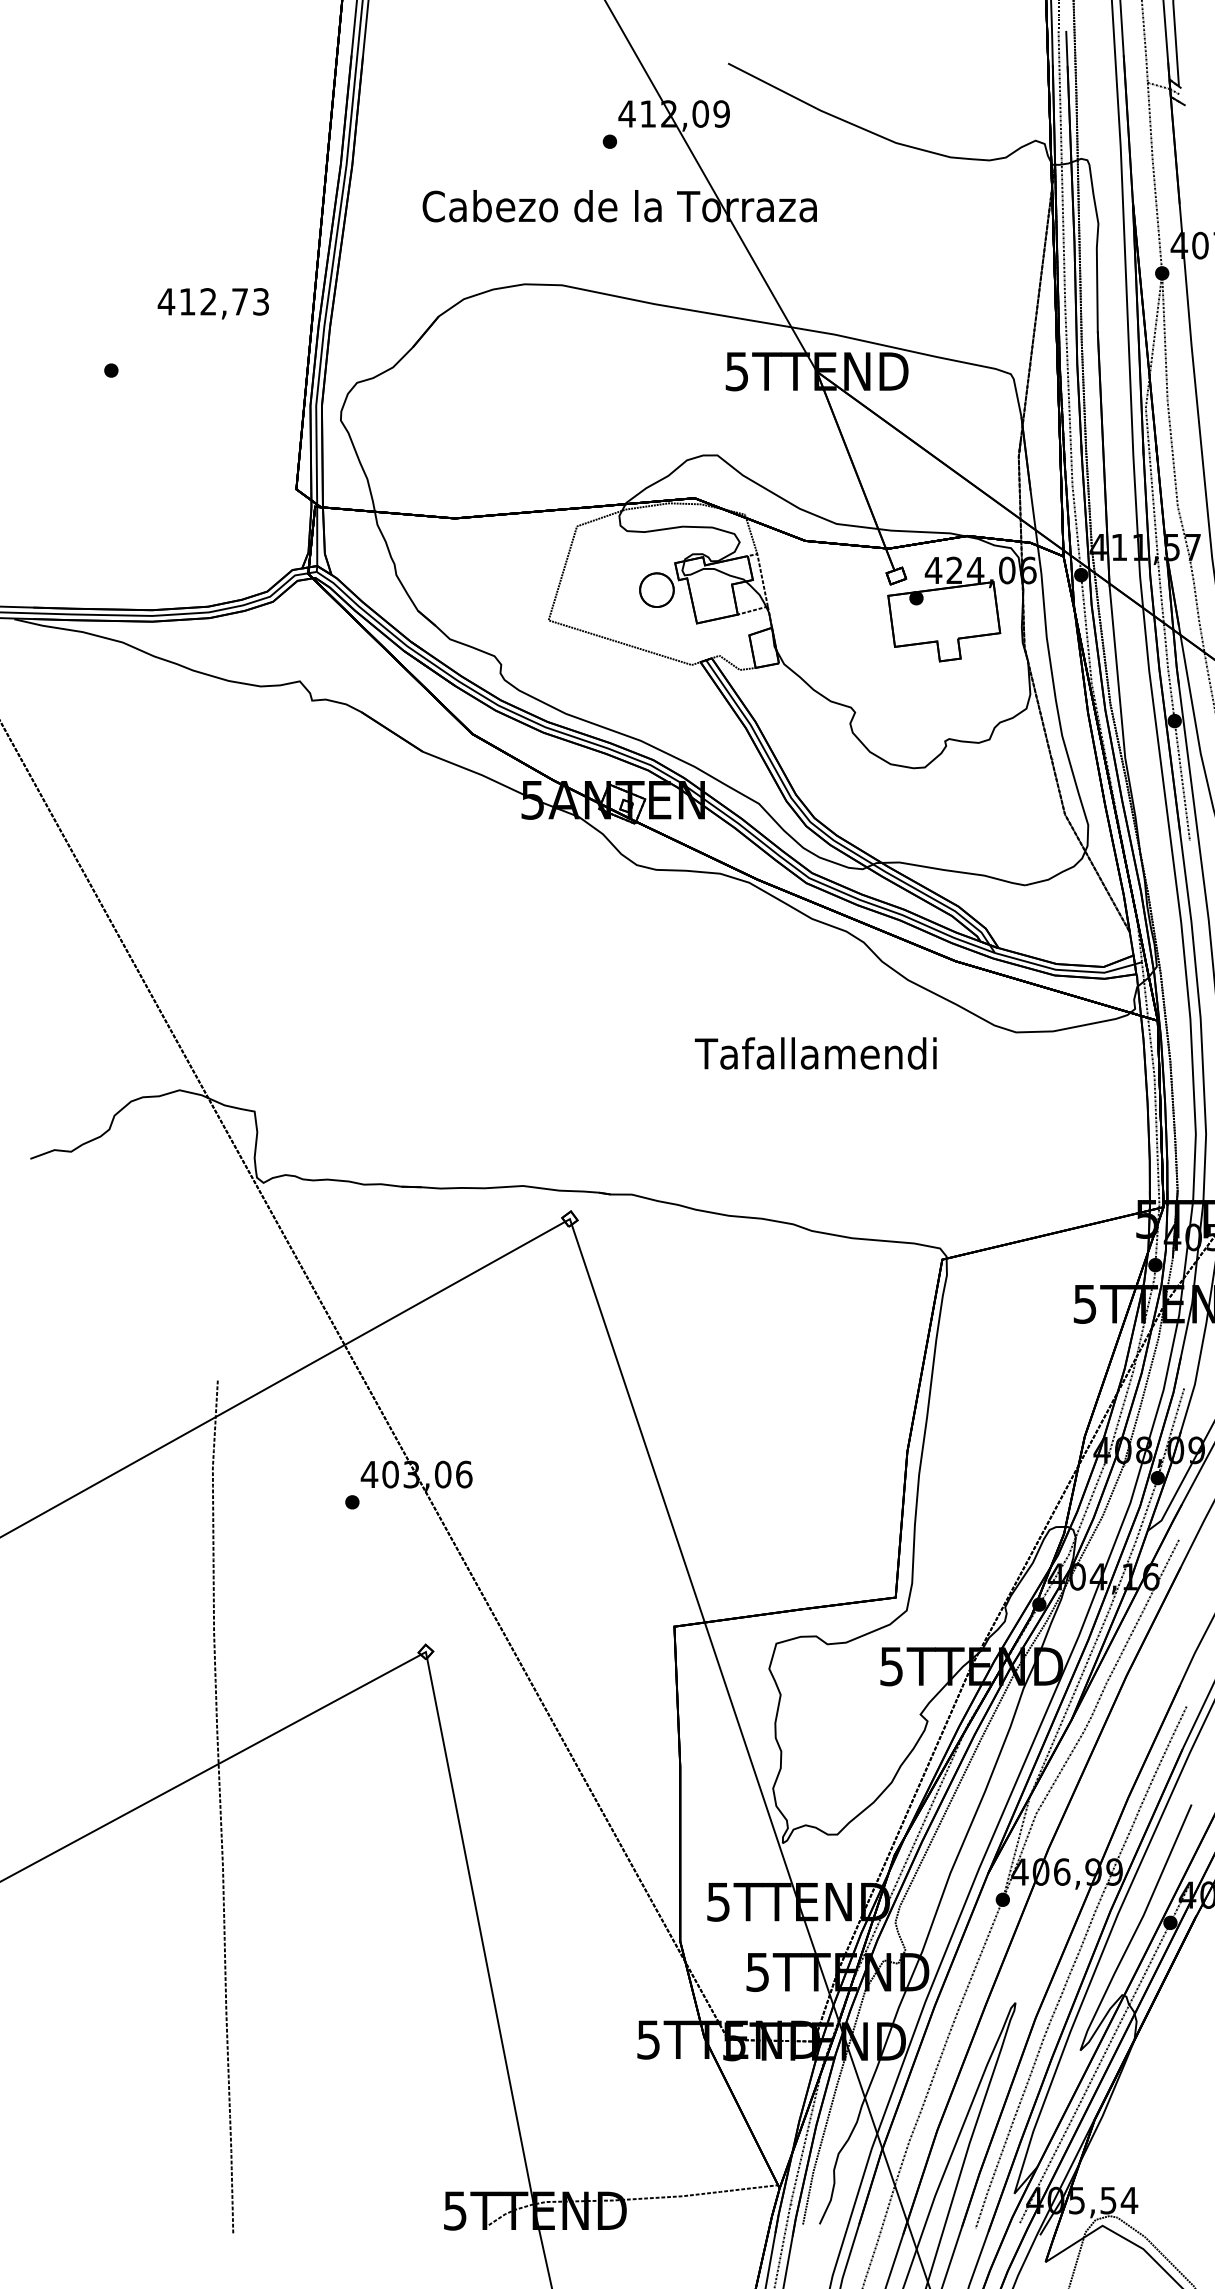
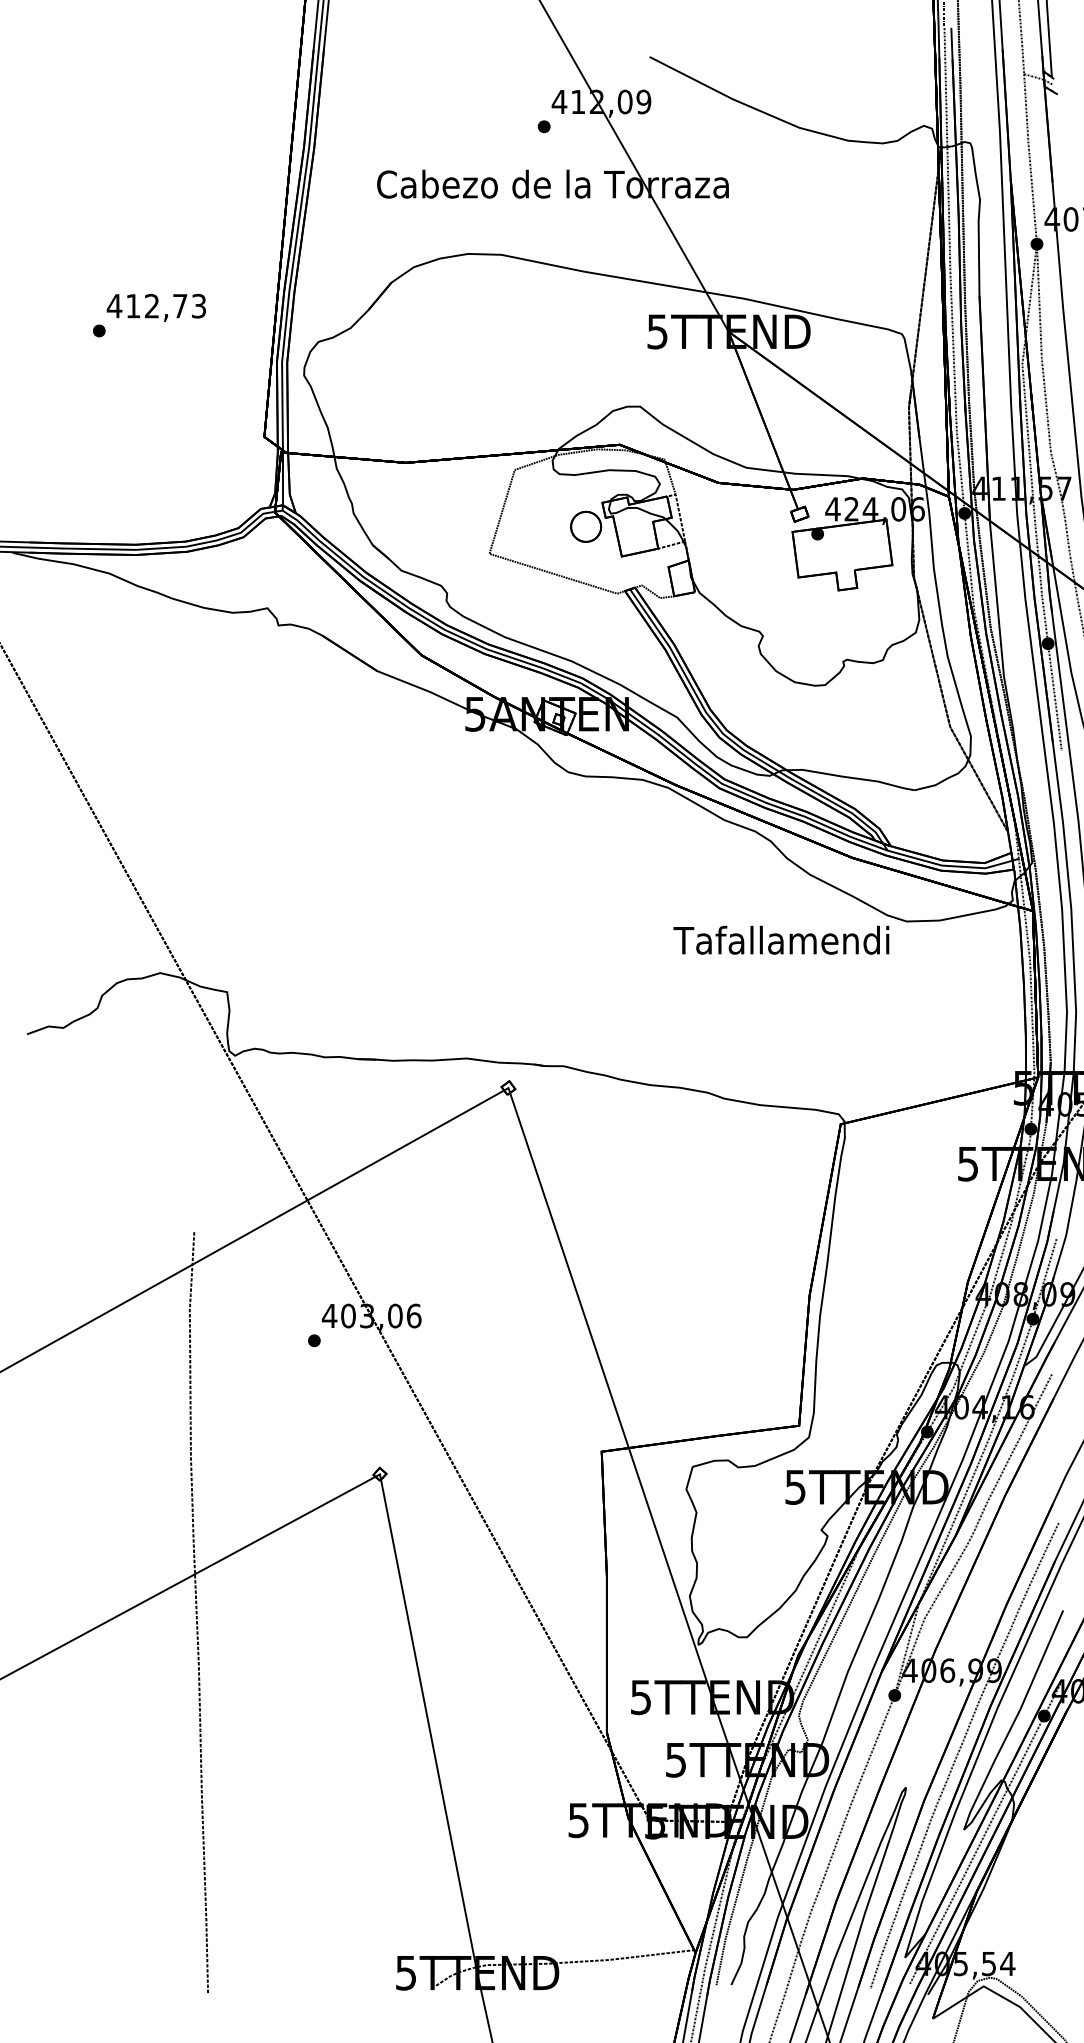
text: (212, 303) -> (155, 307), moved
text: (815, 1053) -> (781, 940), moved

